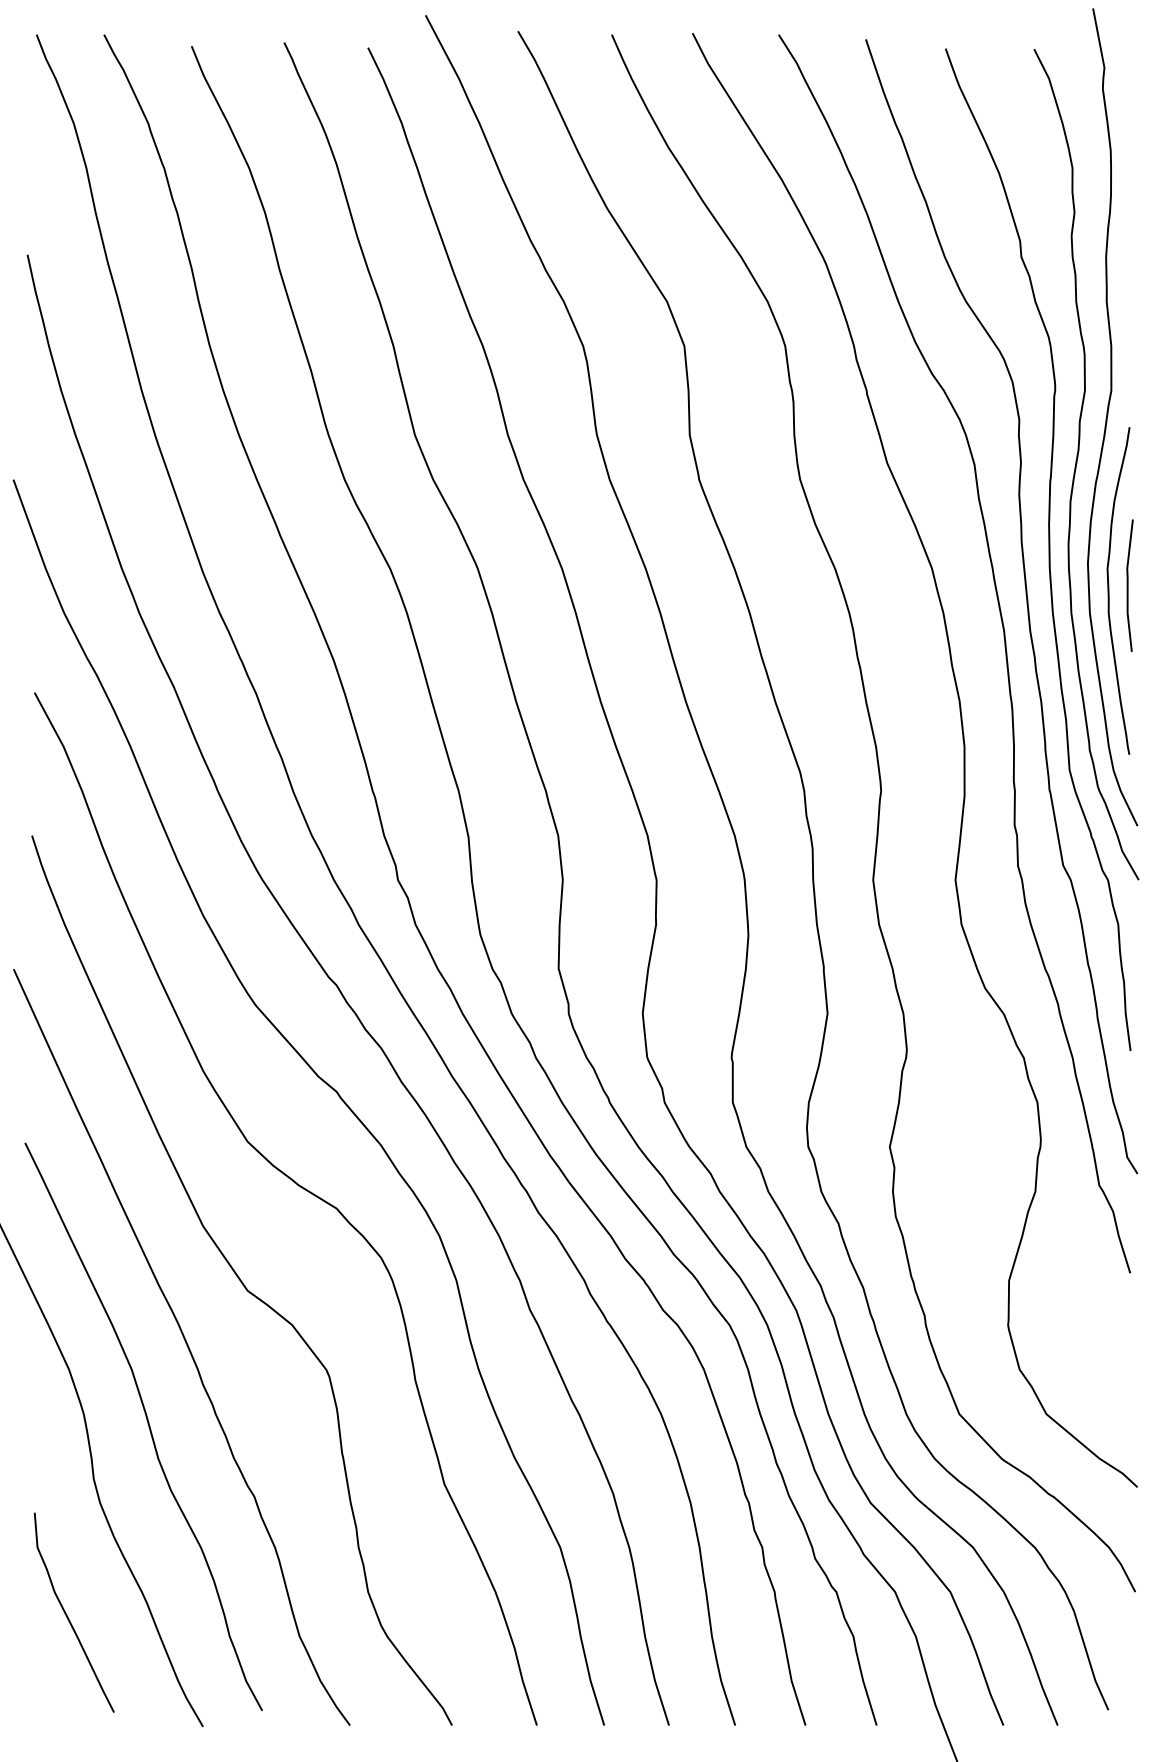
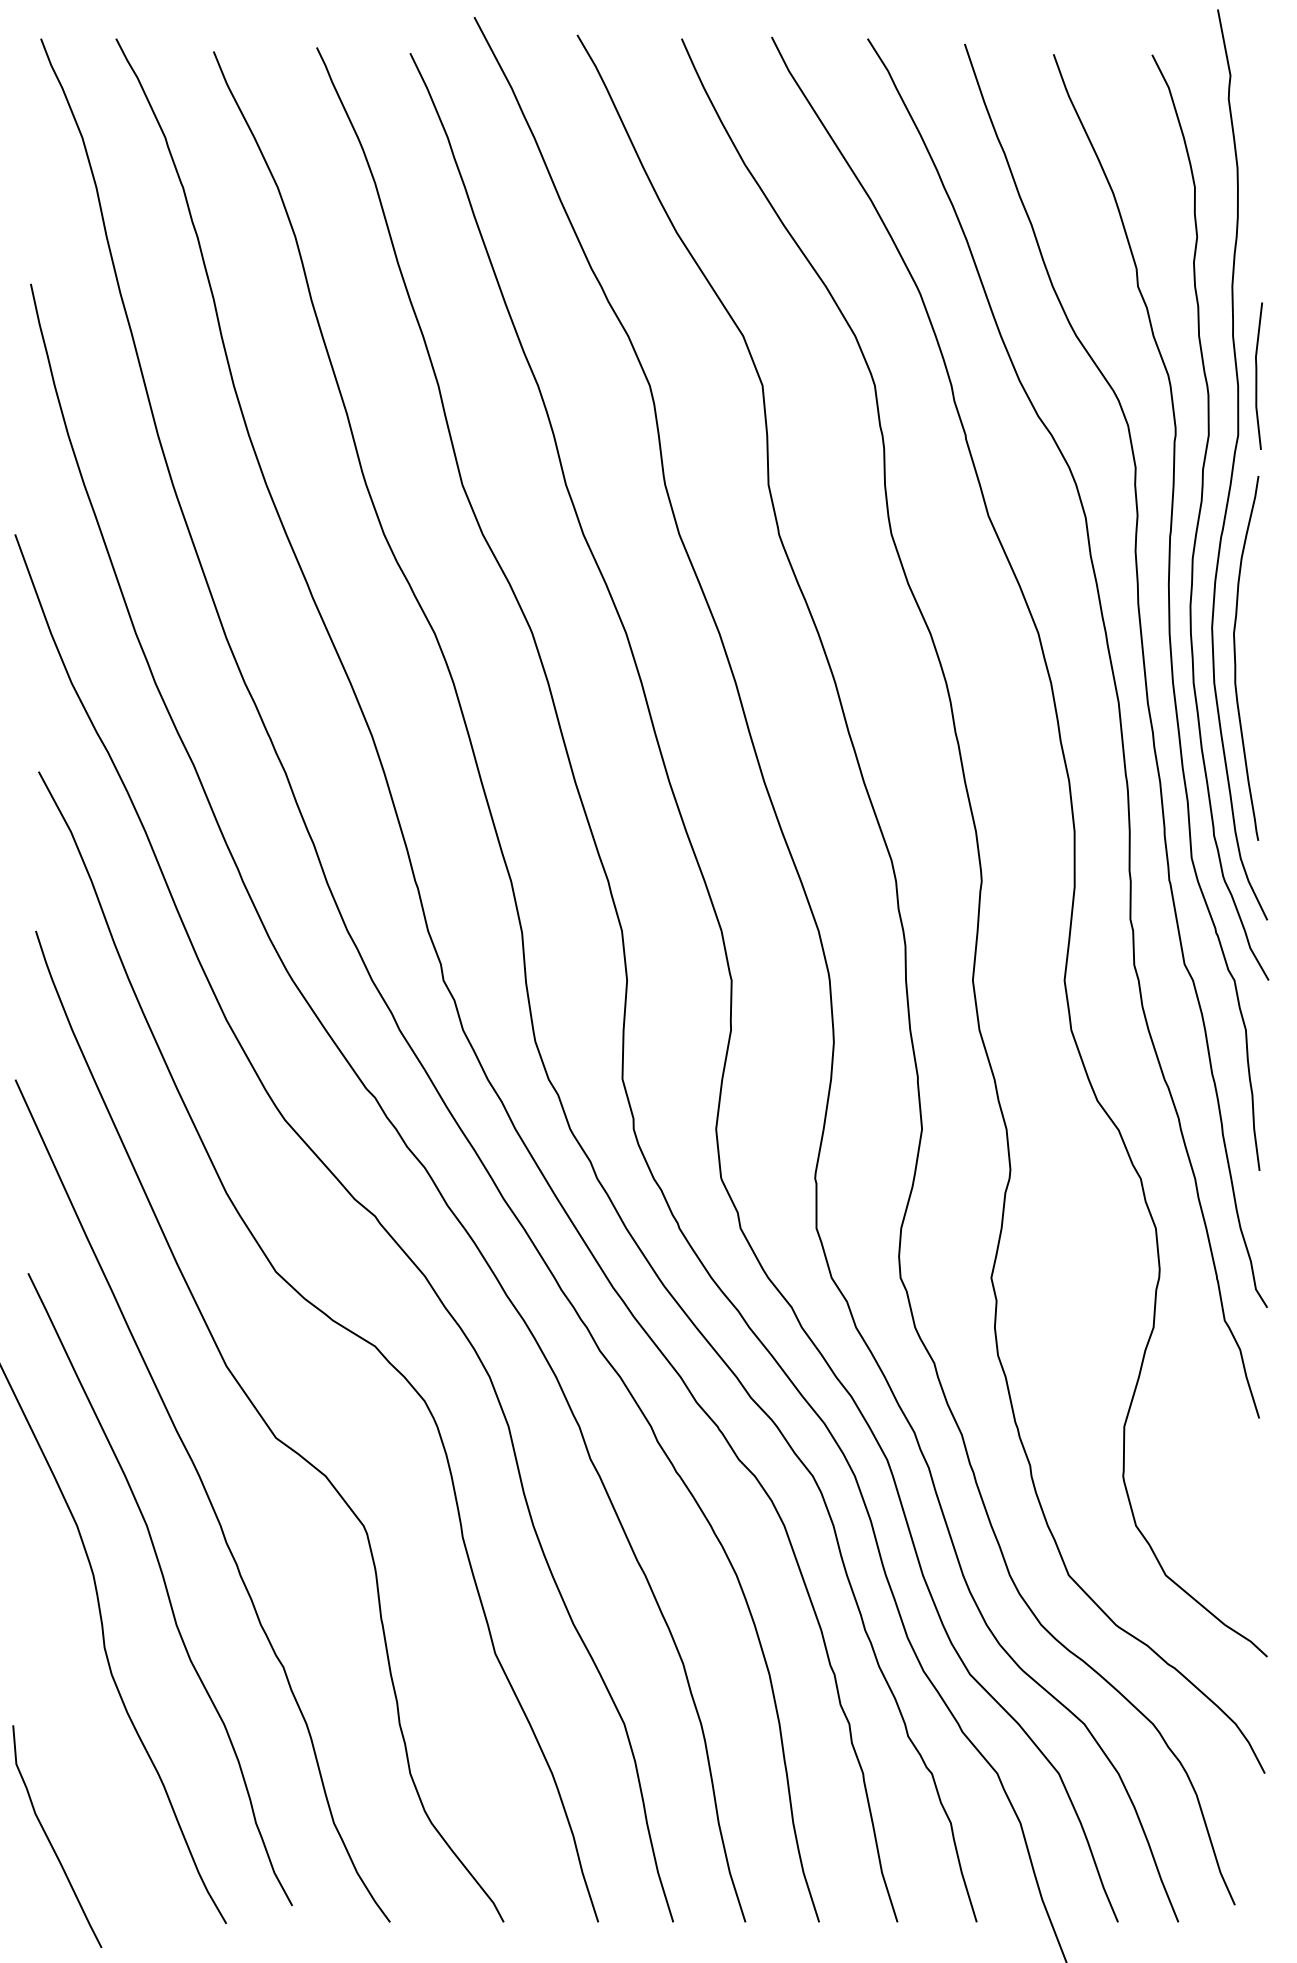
line: (1128, 585) -> (1257, 376), moved
curve: (68, 1616) -> (50, 1840), moved

